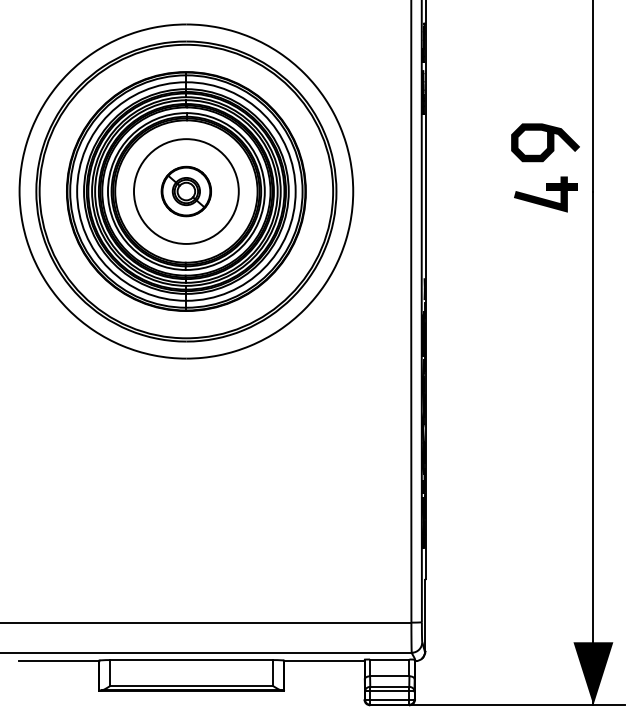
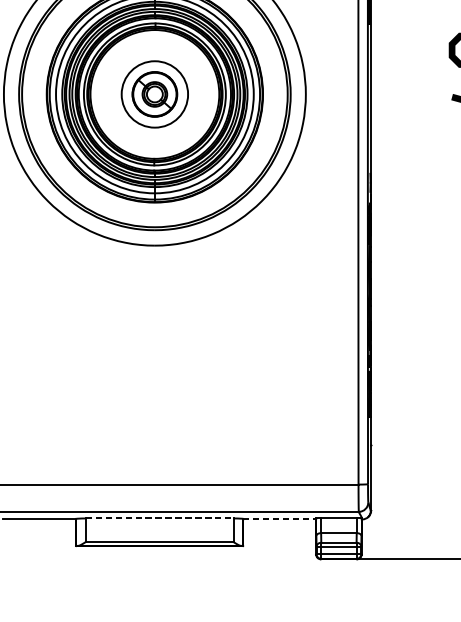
circle: (185, 191) -> (154, 94), size x0.7
line: (191, 660) -> (159, 518), solid -> dashed
line: (324, 661) -> (279, 519), solid -> dashed

